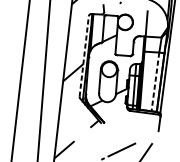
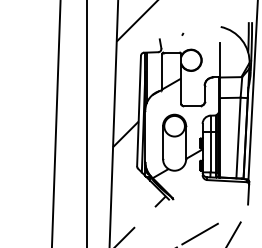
line: (84, 56) -> (139, 110), dashed -> solid
line: (155, 82) -> (238, 138), dashed -> solid

